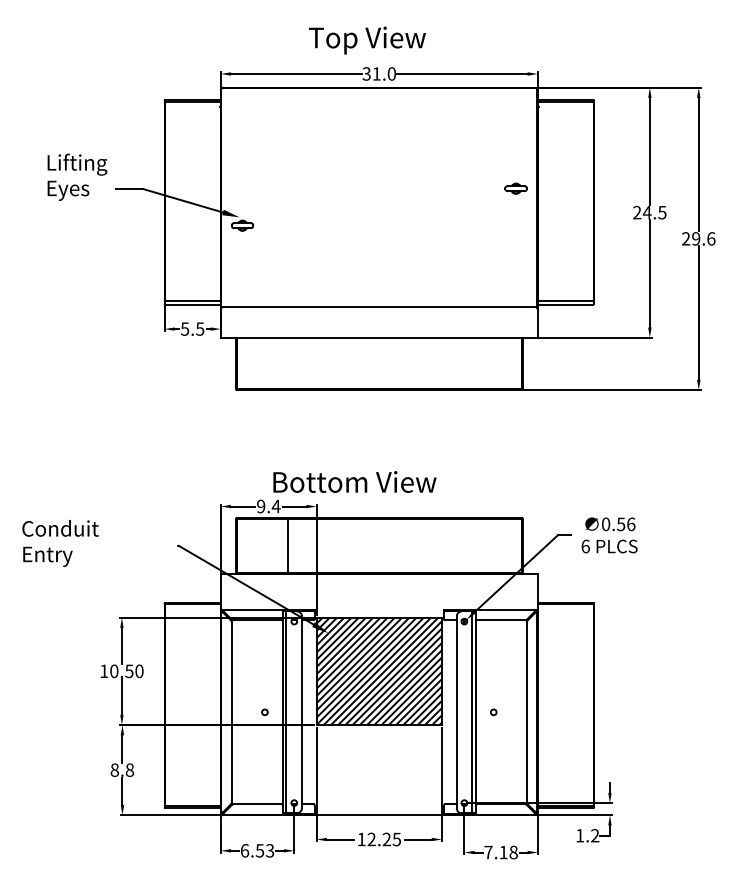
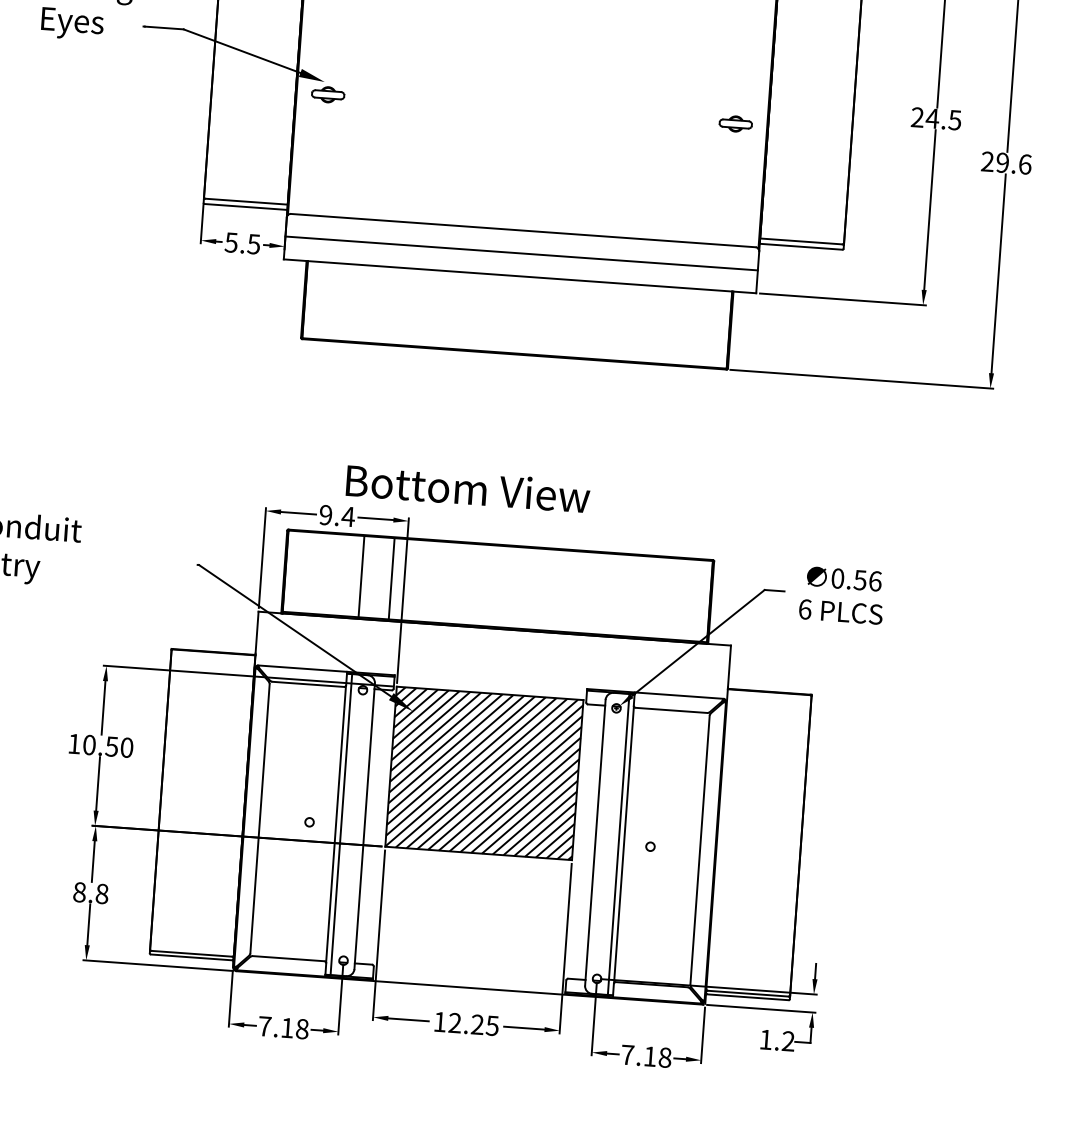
part: (515, 188) -> (734, 123), moved
line: (378, 322) -> (520, 253), added
line: (308, 545) -> (392, 578), added
text: (257, 850) -> (283, 1027), 6.53 -> 7.18

